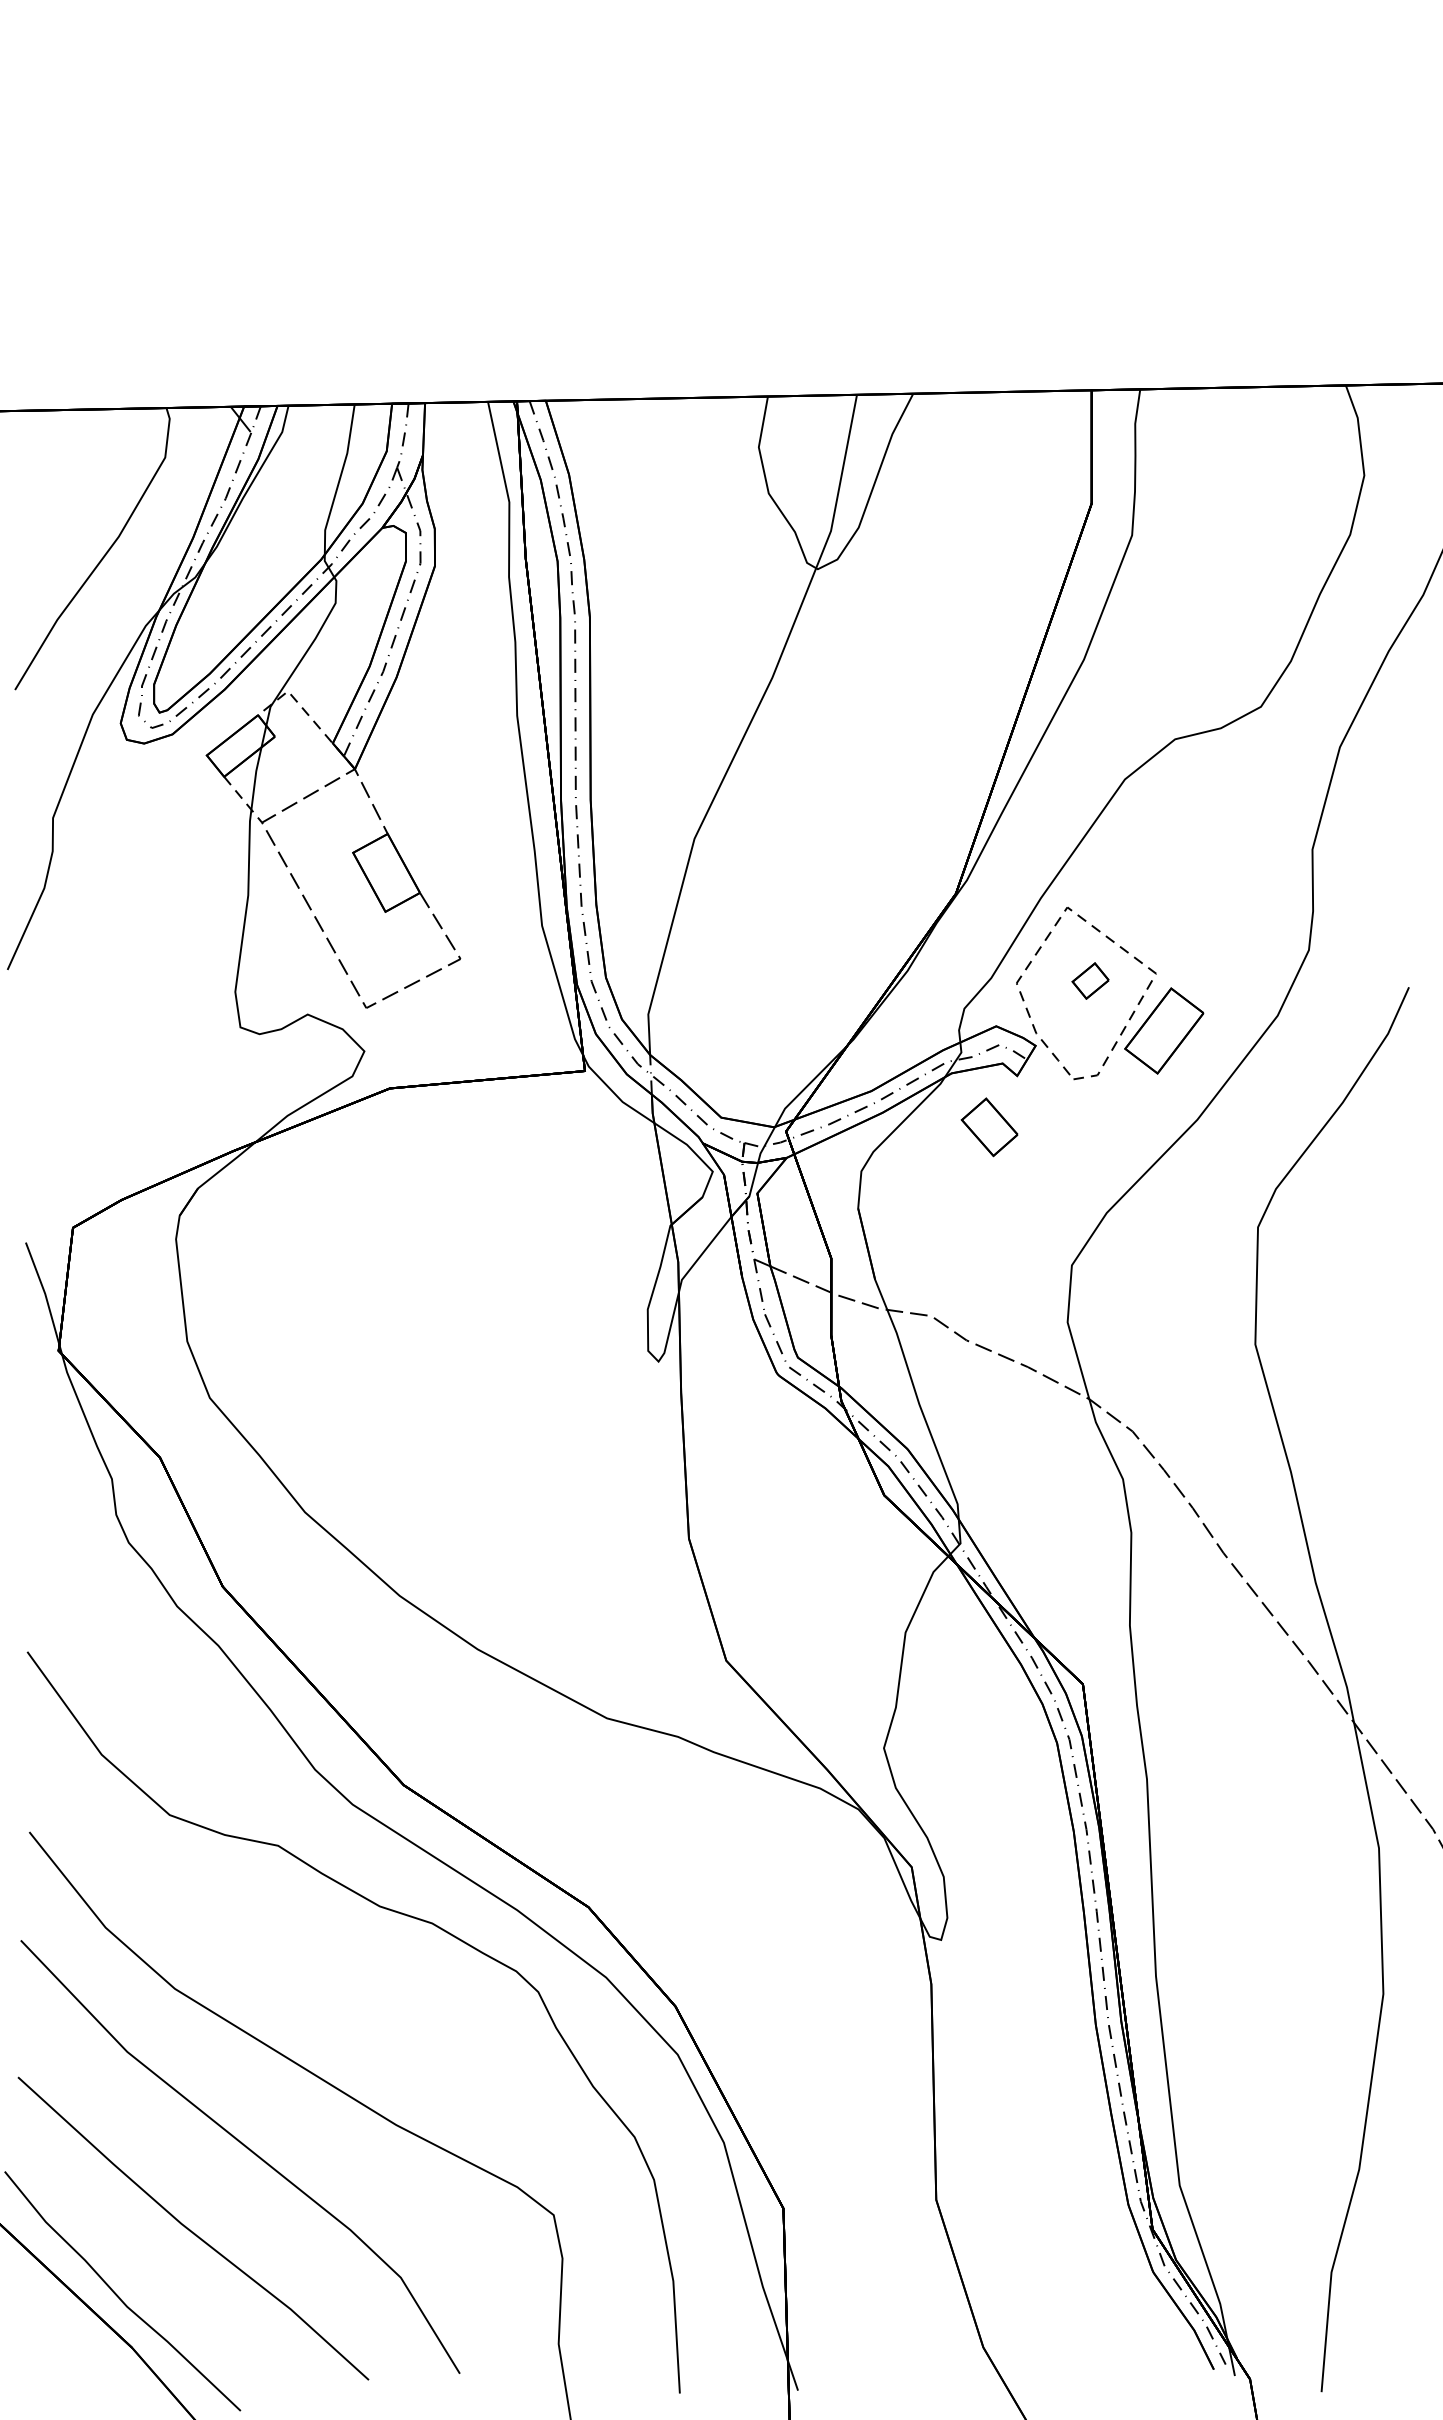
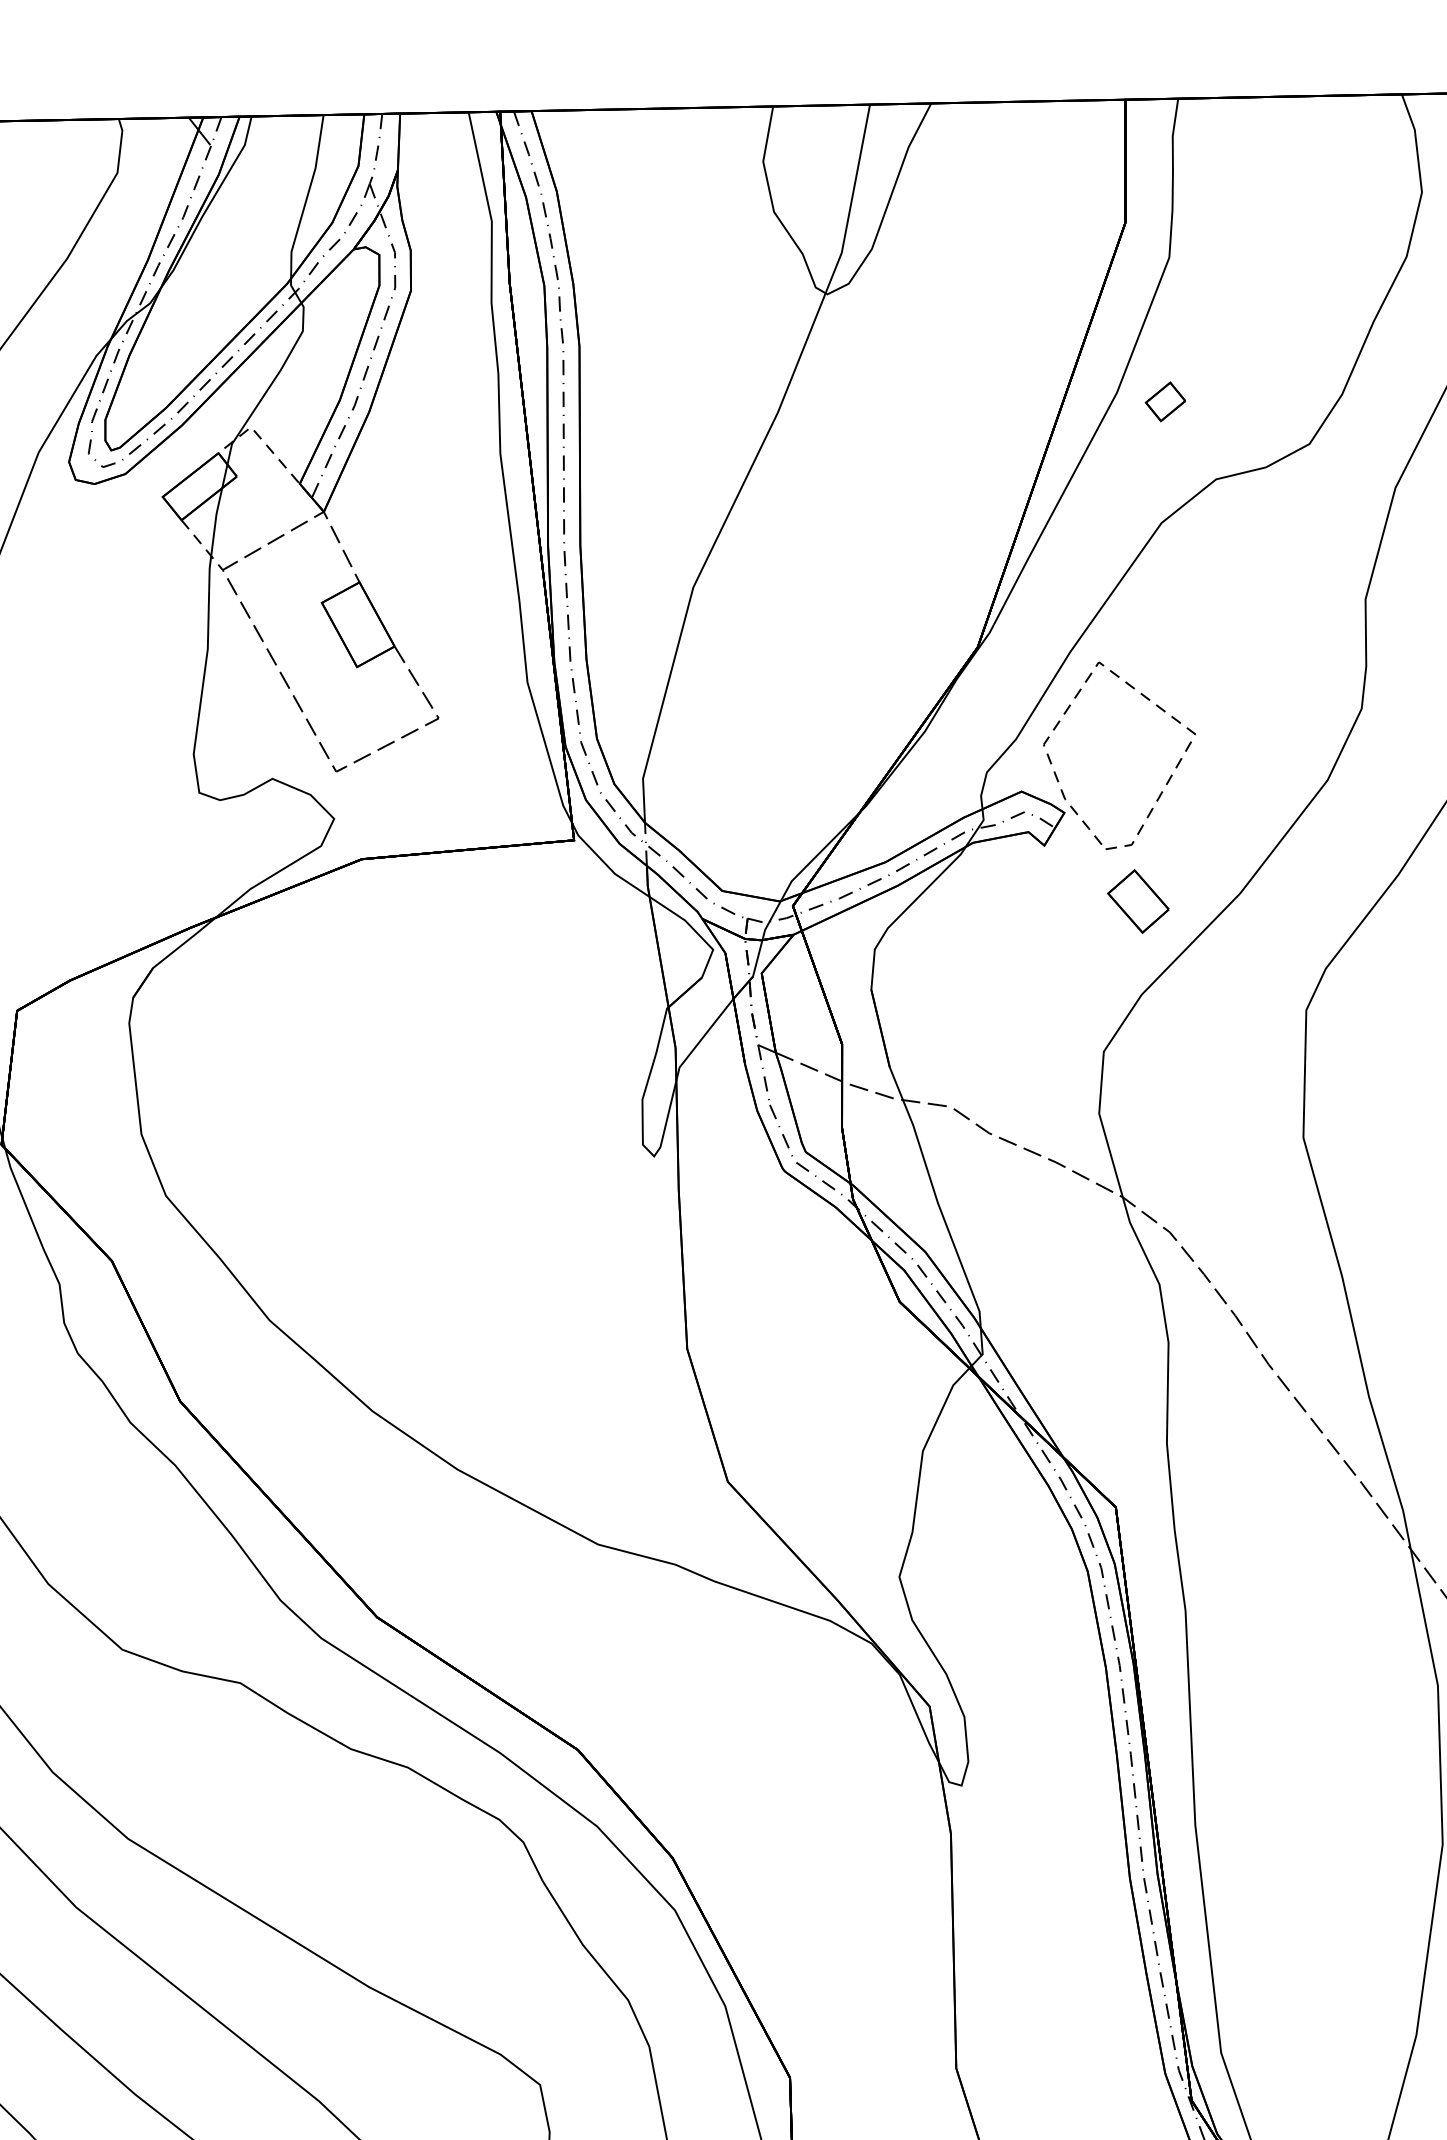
part: (1090, 980) -> (1165, 401), moved
part: (1164, 1030) -> (1204, 796), removed
part: (989, 1127) -> (1138, 901), moved

